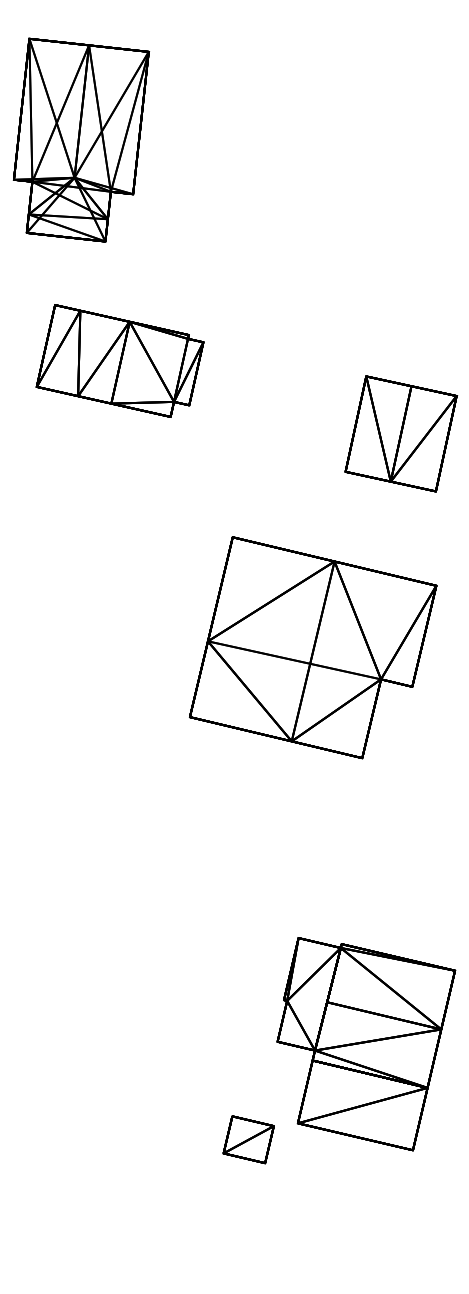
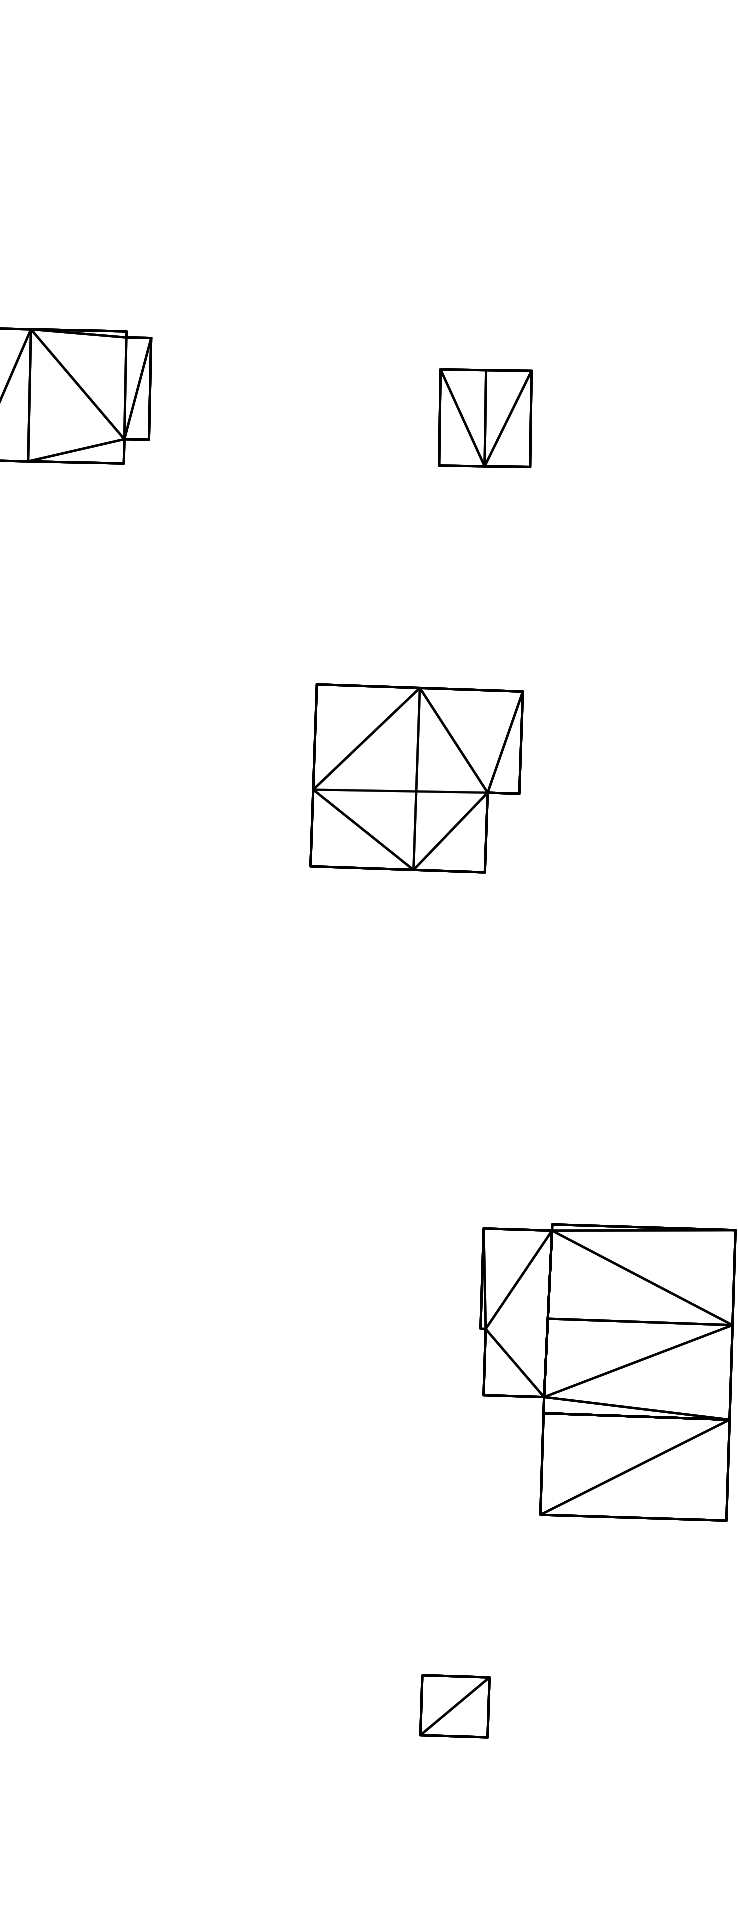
part: (401, 434) -> (485, 418), size x0.62
part: (313, 647) -> (416, 775), size x0.62
part: (248, 1139) -> (454, 1705), moved

